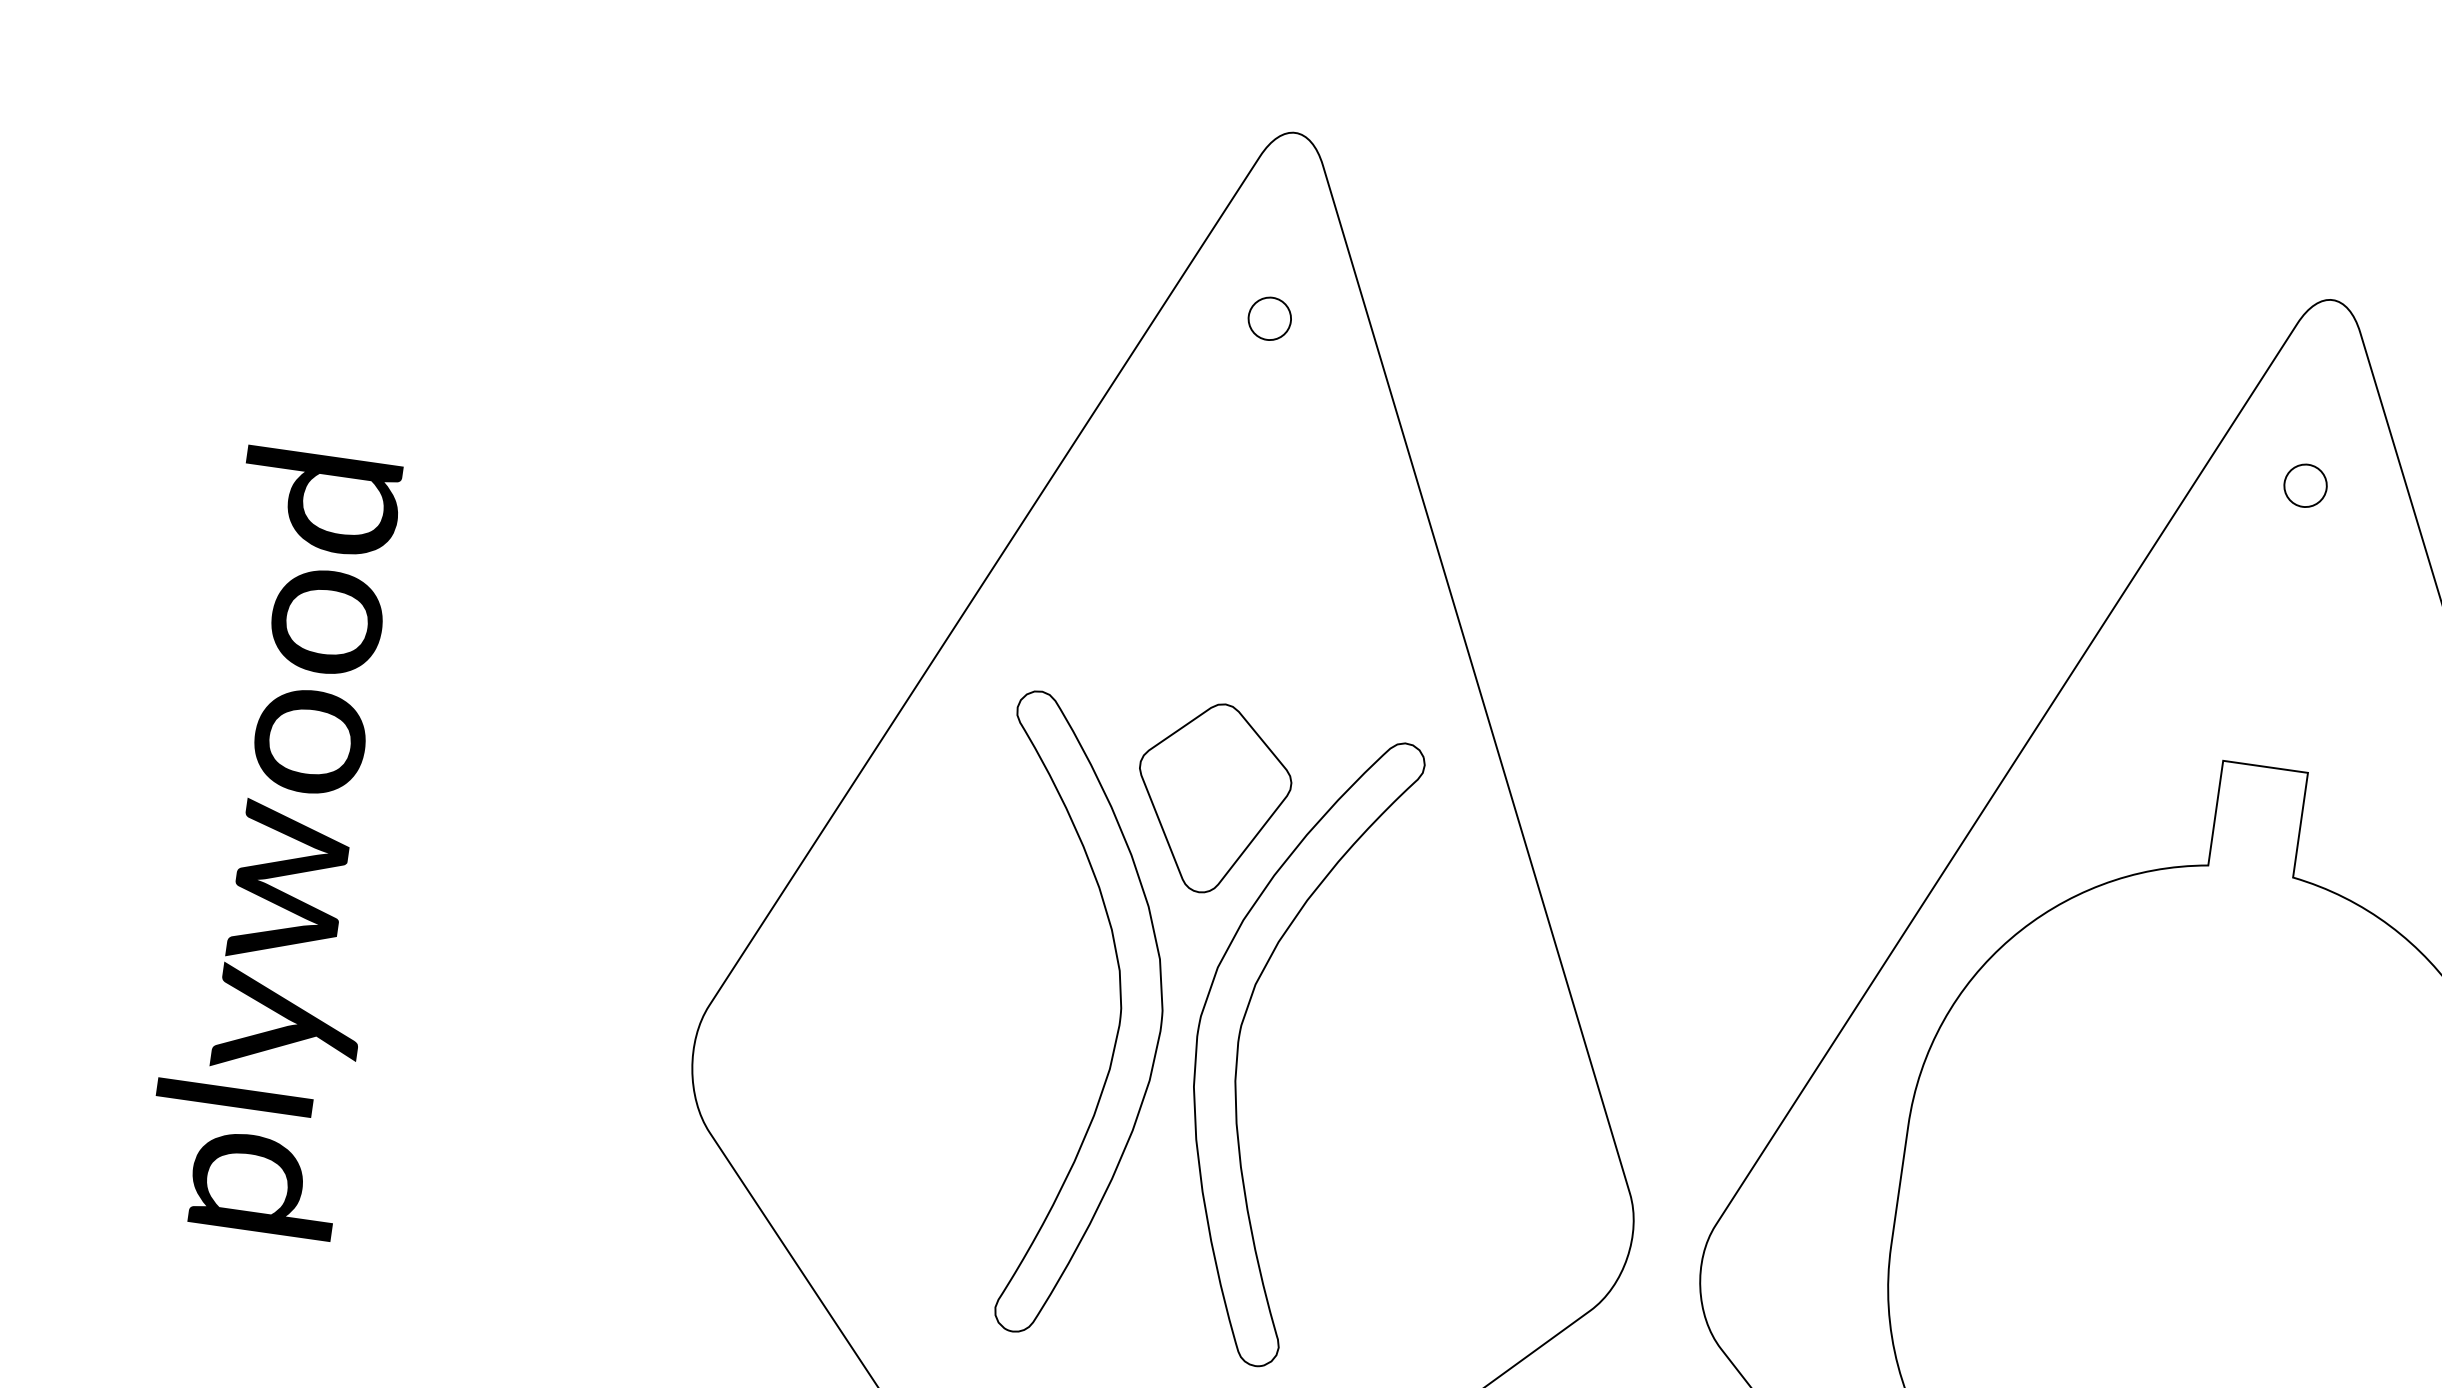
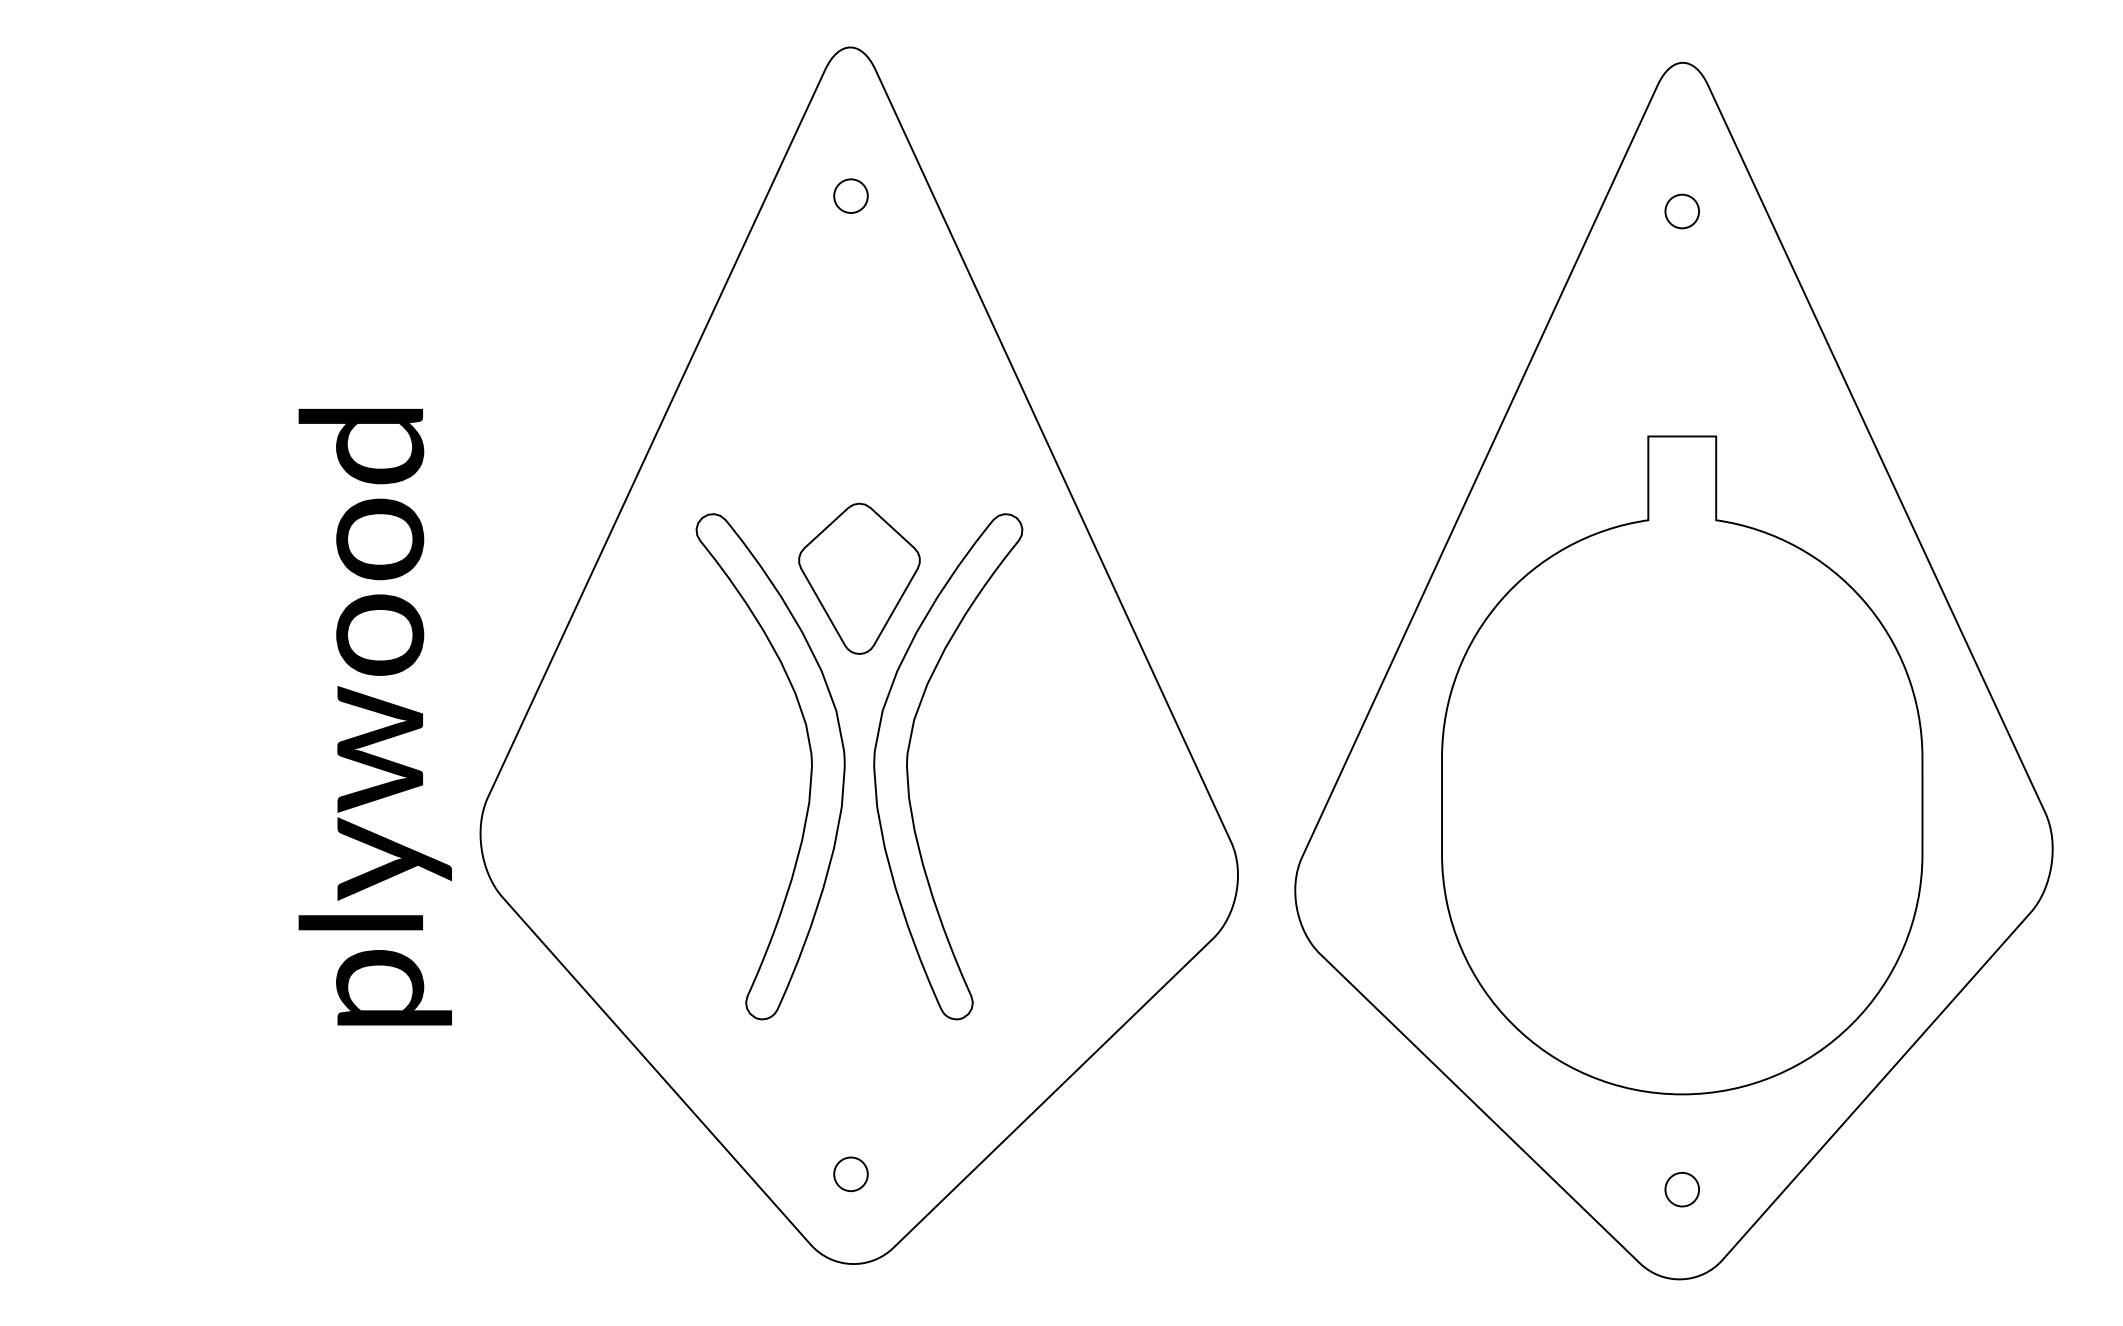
text: (288, 842) -> (374, 716), moved

